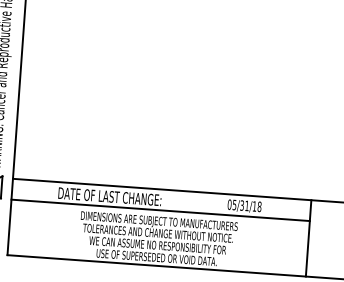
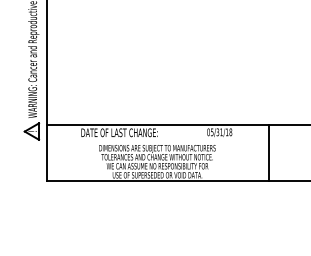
line: (160, 210) -> (157, 140), removed

